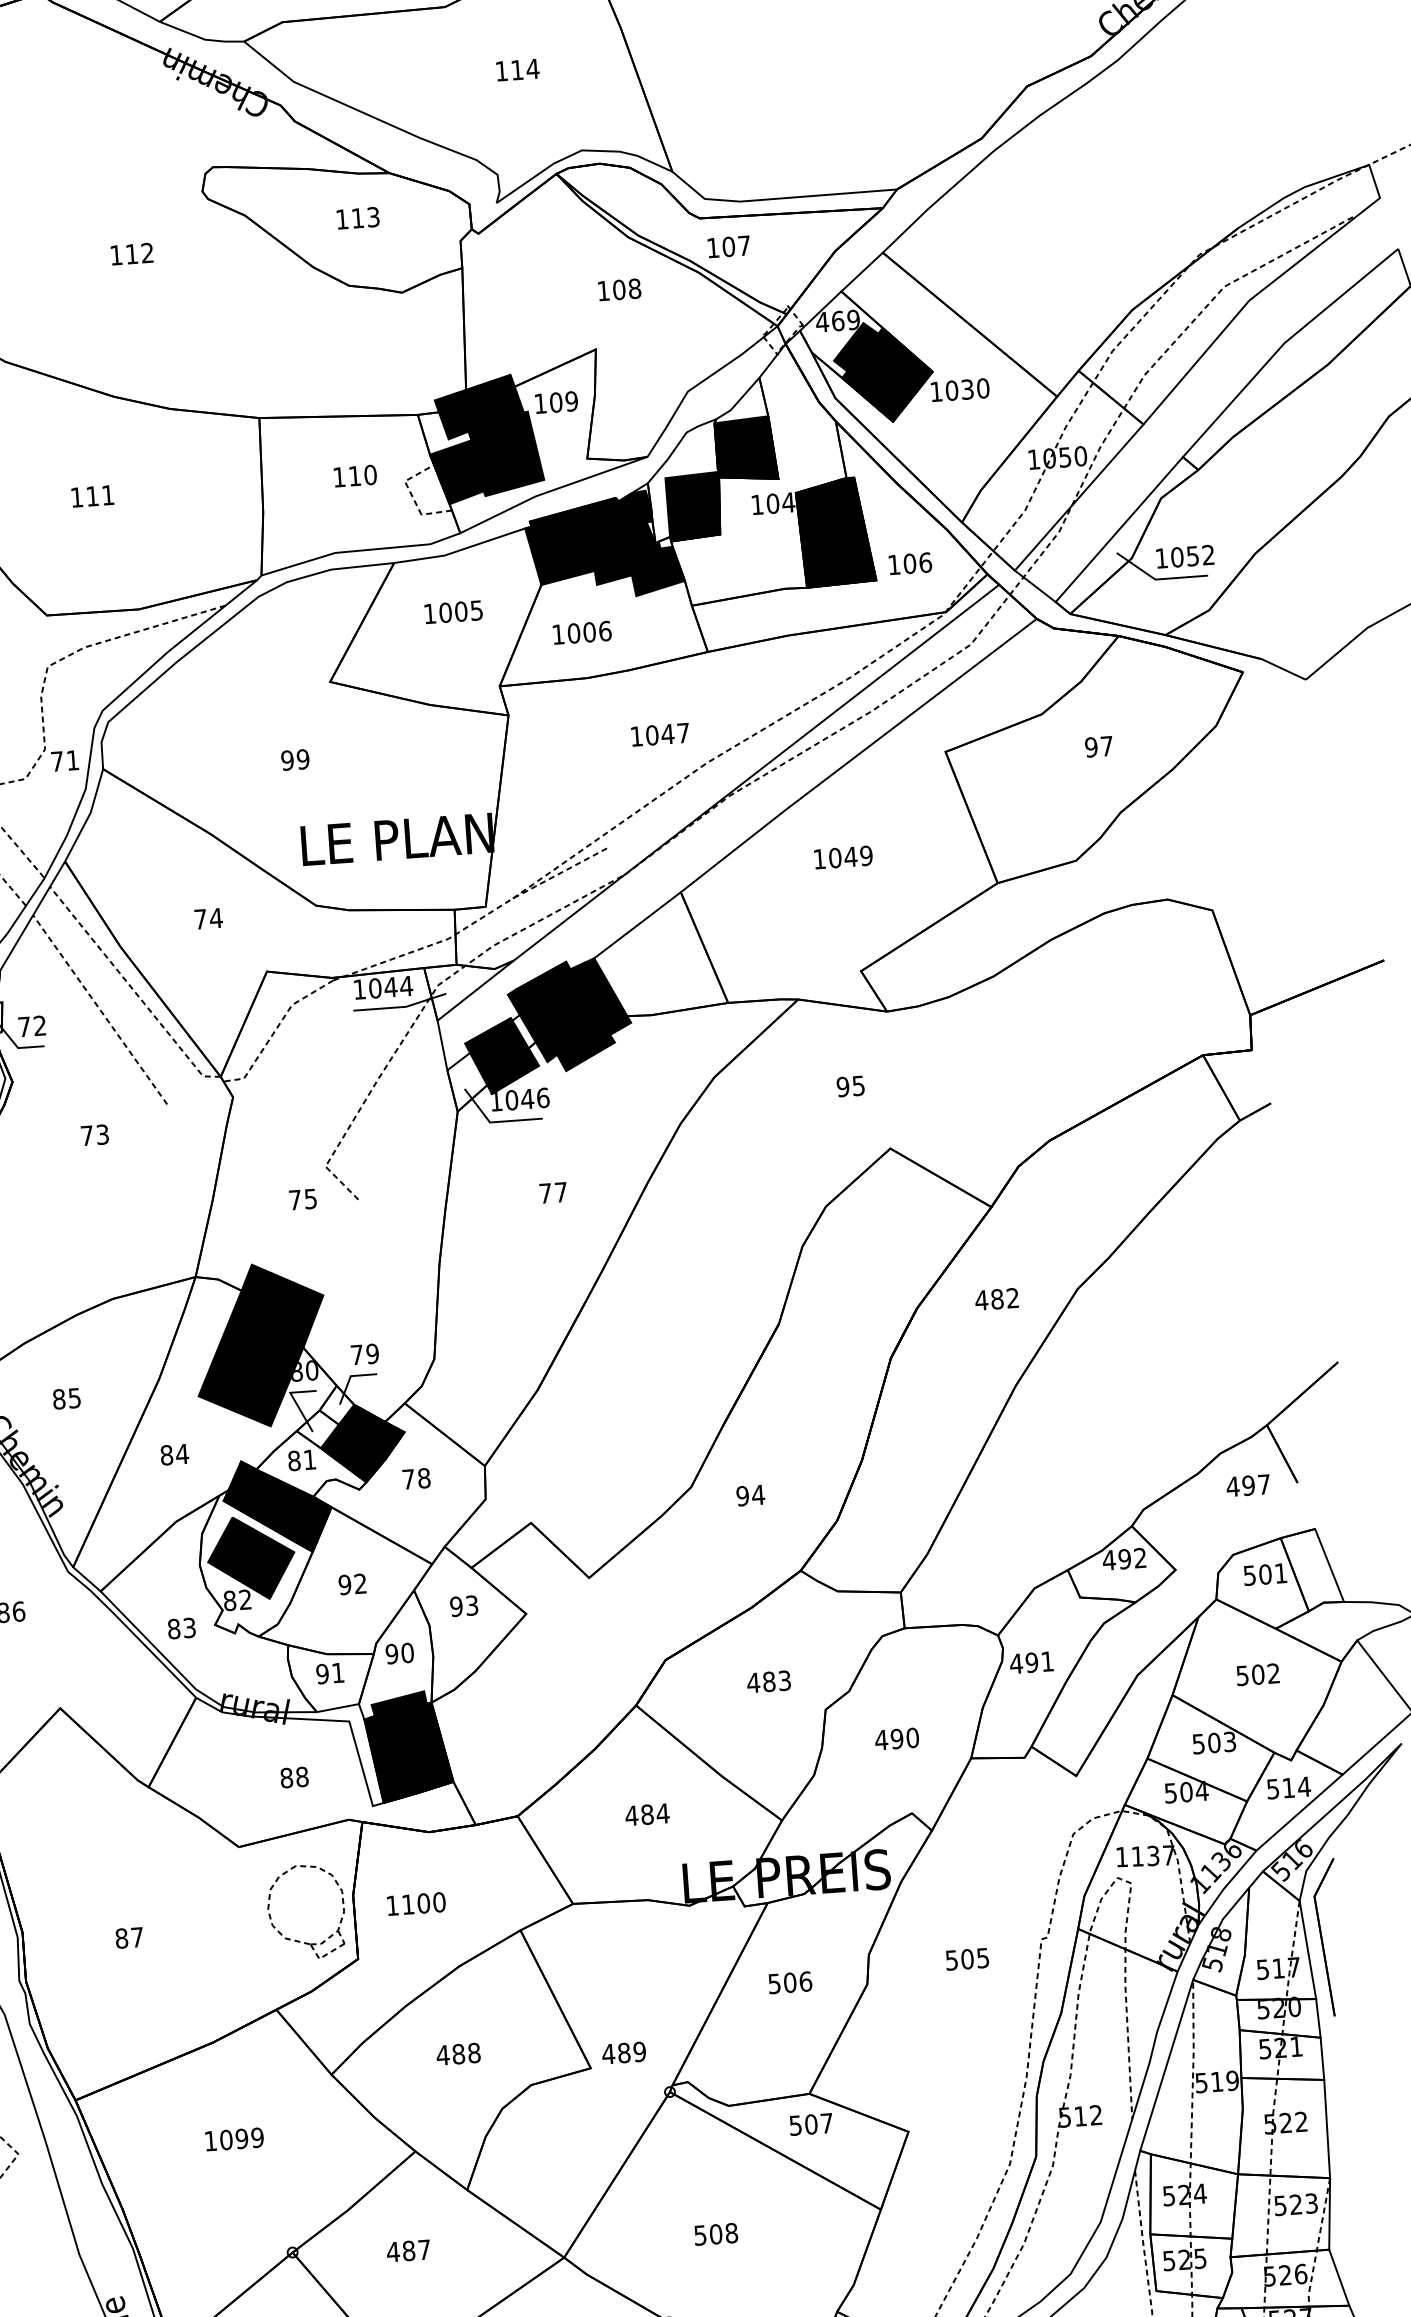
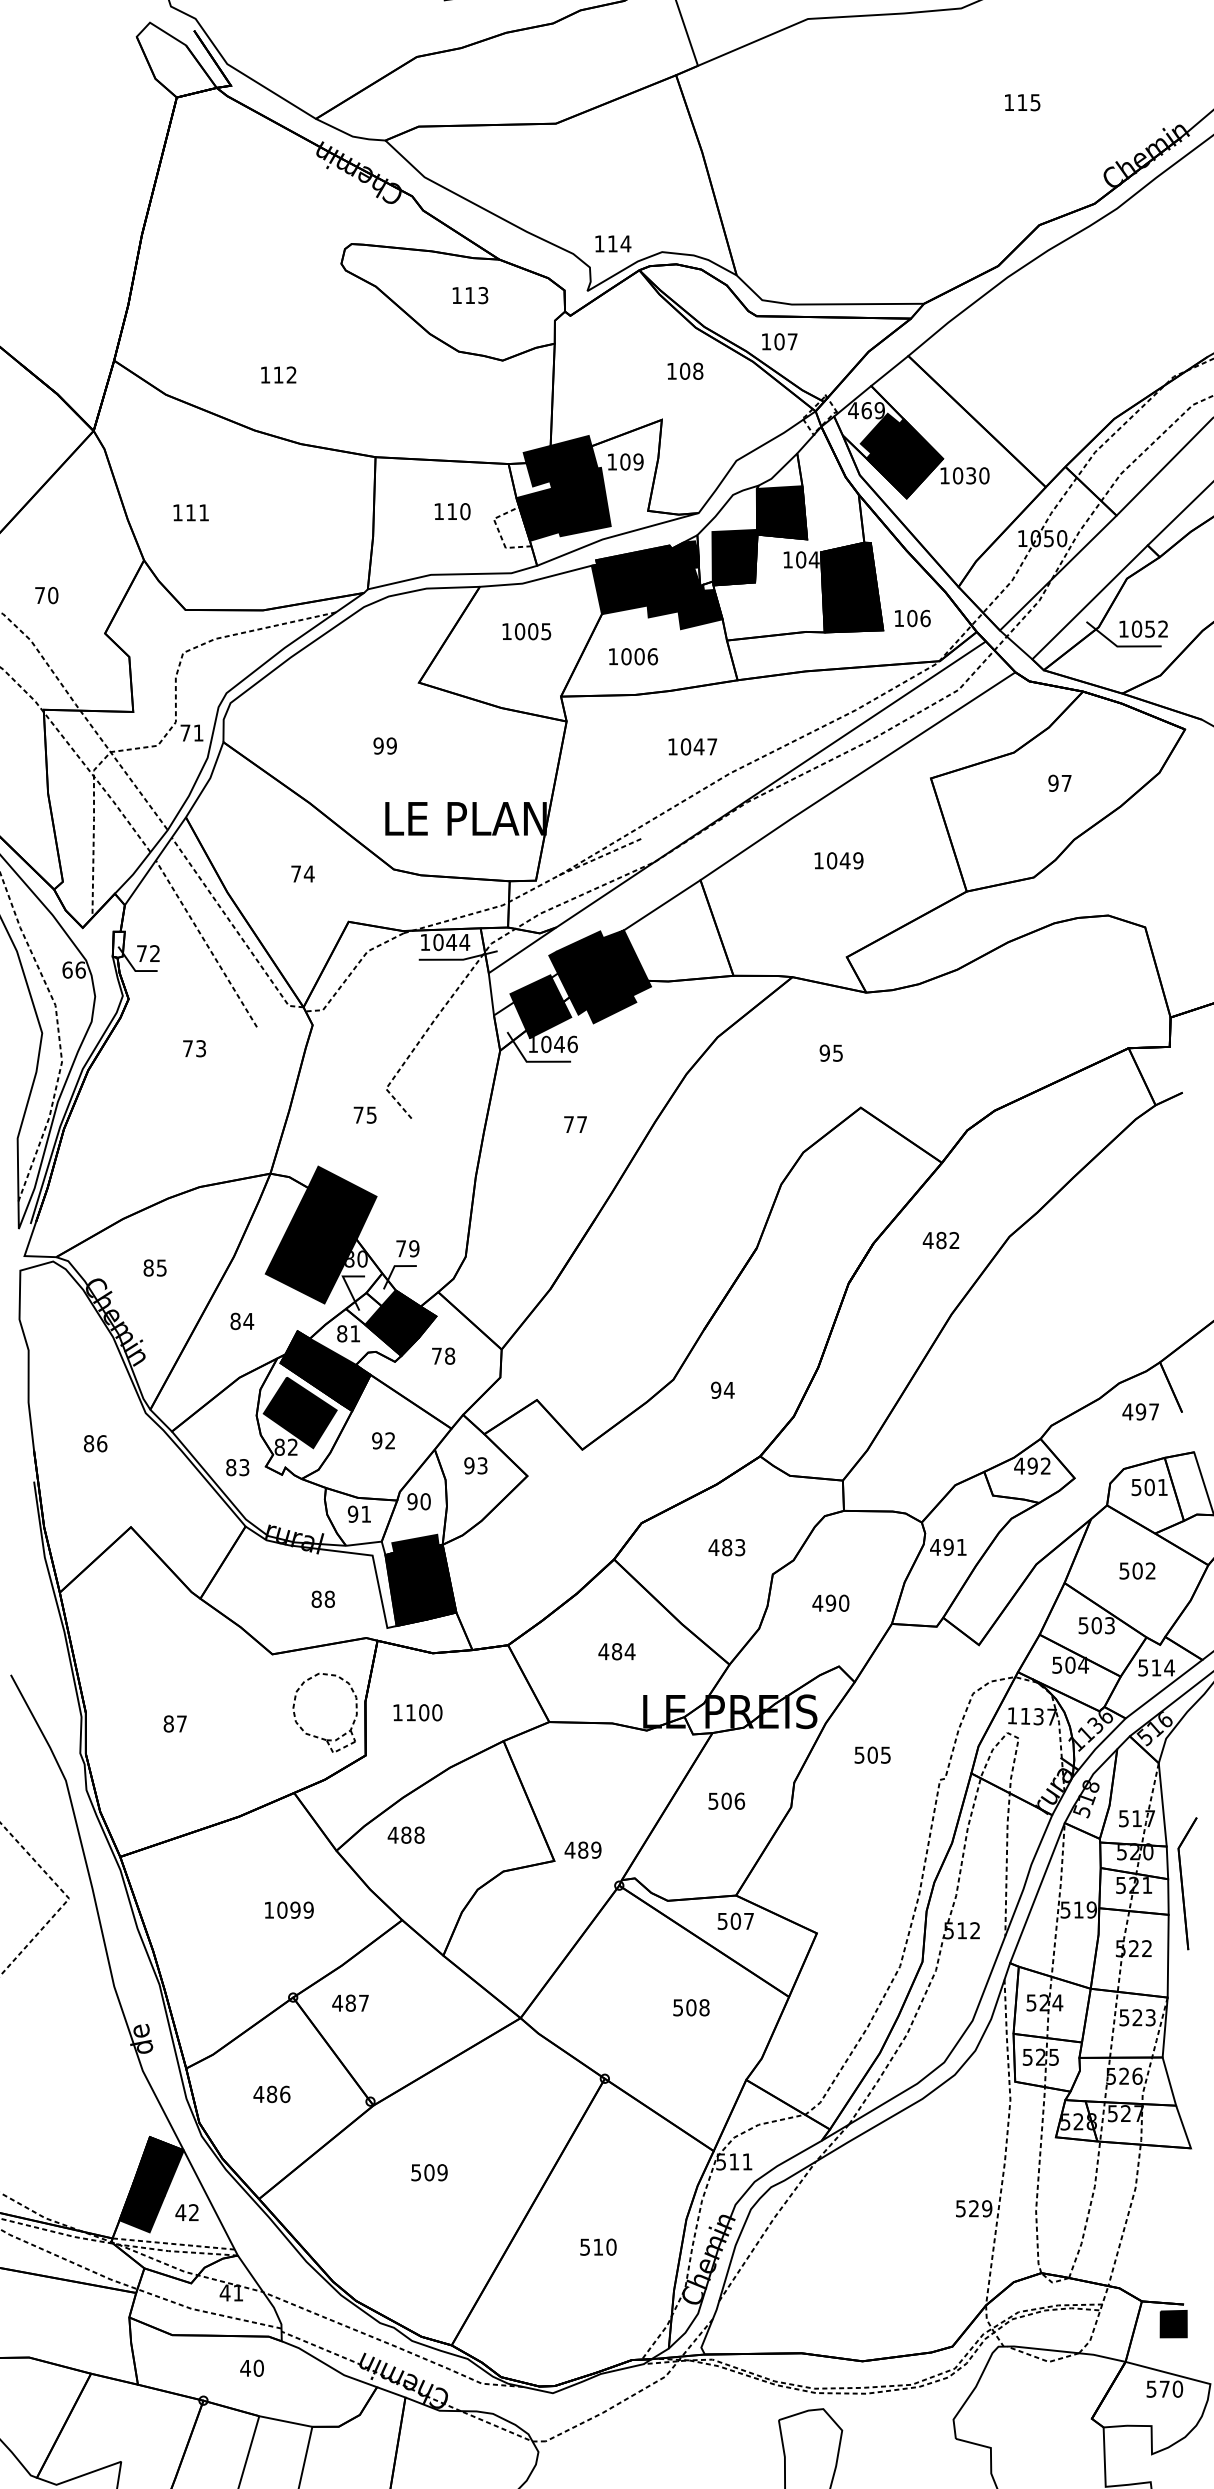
text: (518, 69) -> (613, 243), moved
text: (131, 253) -> (278, 374), moved
text: (91, 496) -> (190, 512), moved
part: (1328, 1937) -> (1187, 1883), moved
text: (967, 1958) -> (872, 1754), moved
text: (457, 2053) -> (405, 1834), moved
text: (234, 2138) -> (289, 1909), moved
text: (716, 2234) -> (691, 2007), moved
text: (408, 2250) -> (350, 2002), moved

